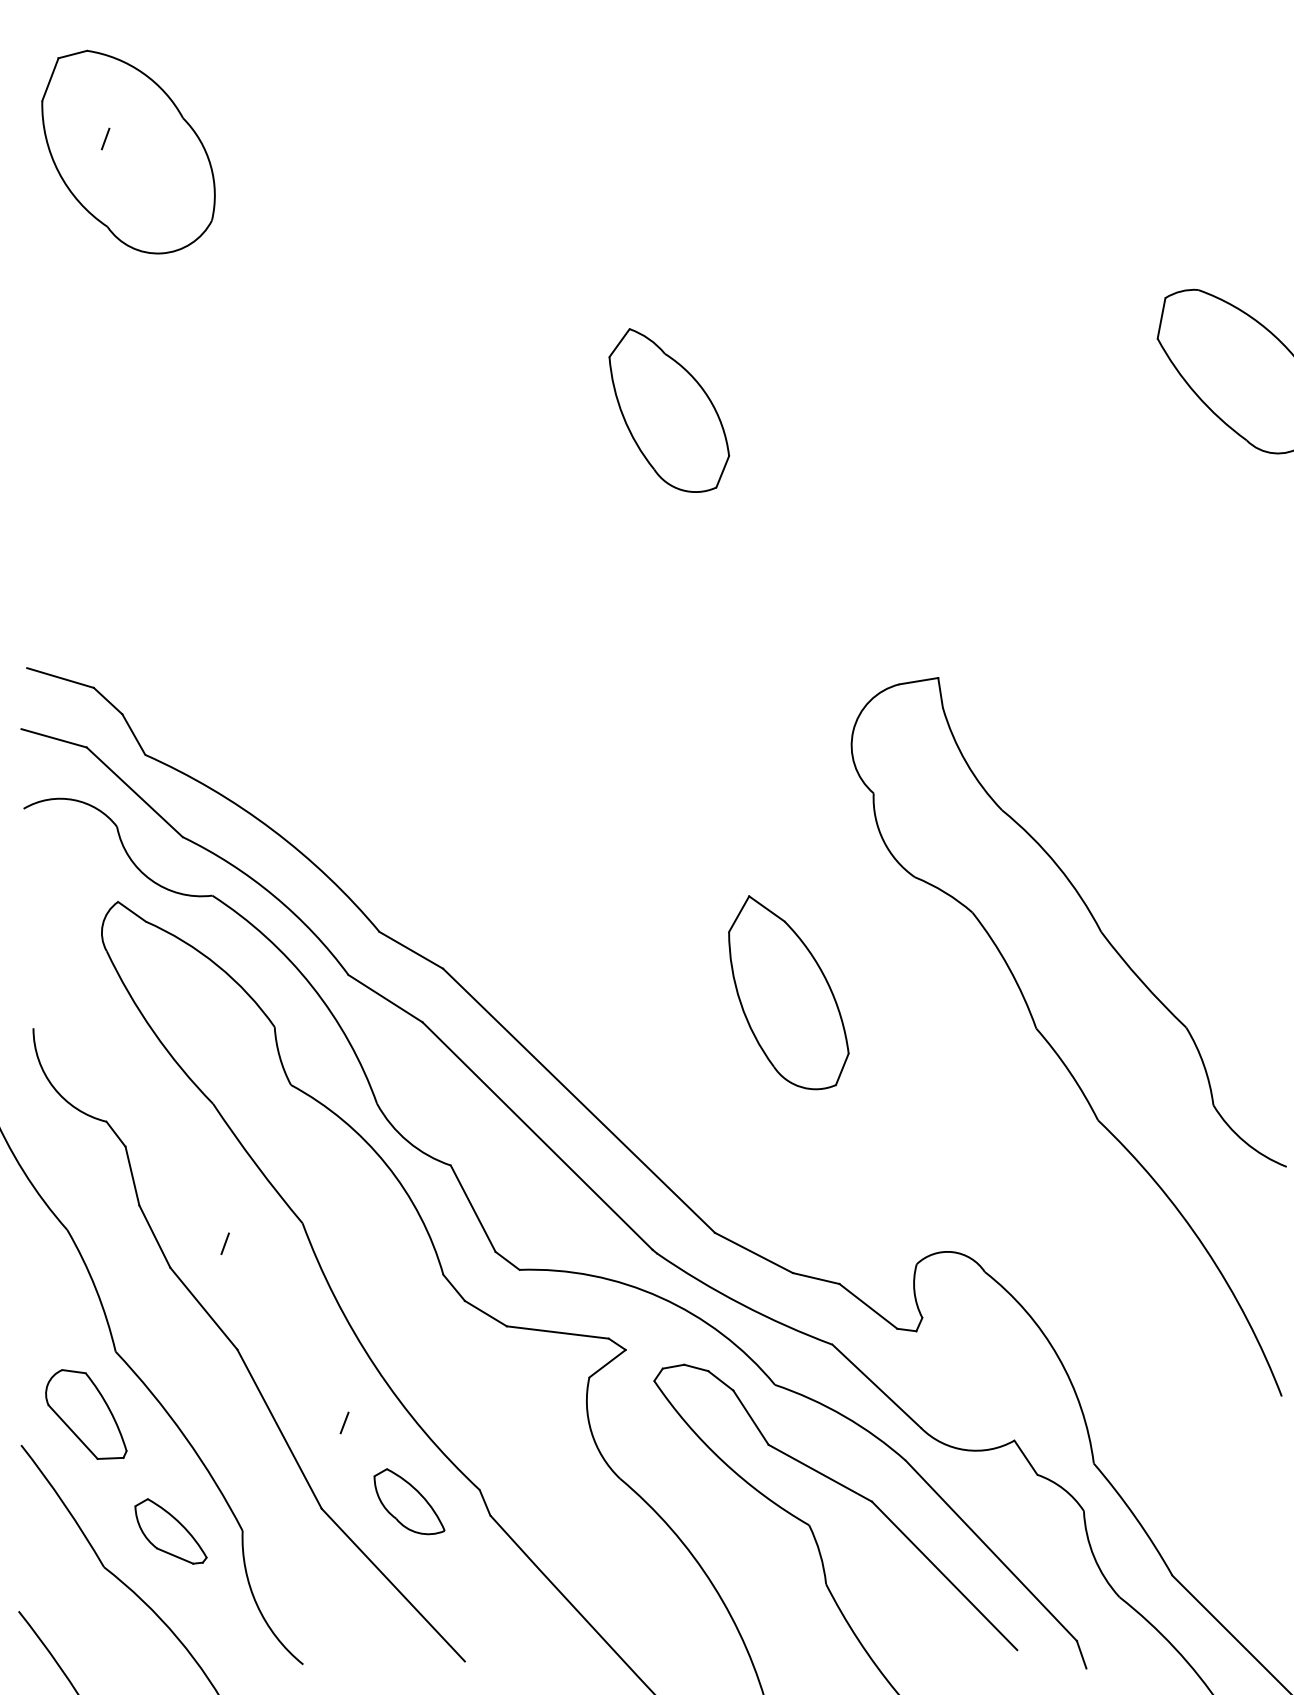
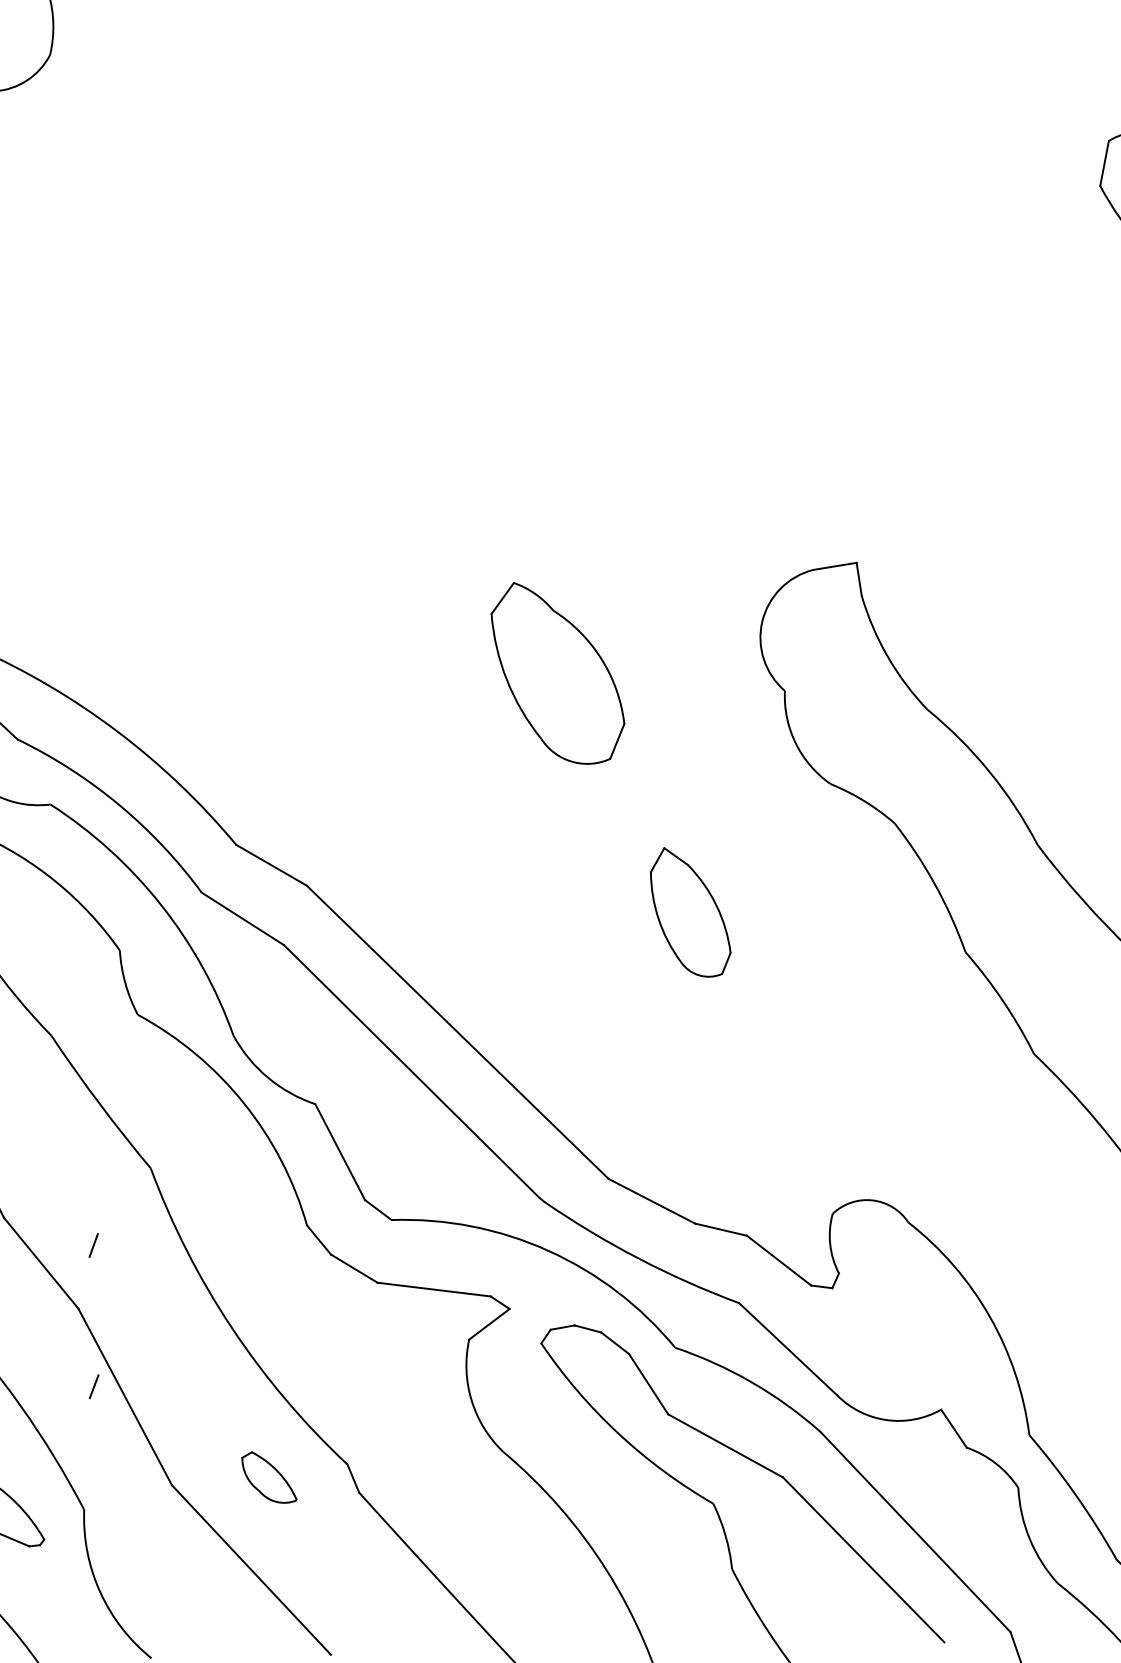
part: (669, 410) -> (558, 673), moved
part: (788, 992) -> (690, 912), size x0.6
line: (224, 1243) -> (92, 1245), moved
line: (344, 1422) -> (94, 1386), moved
part: (409, 1501) -> (269, 1477), size x0.7

